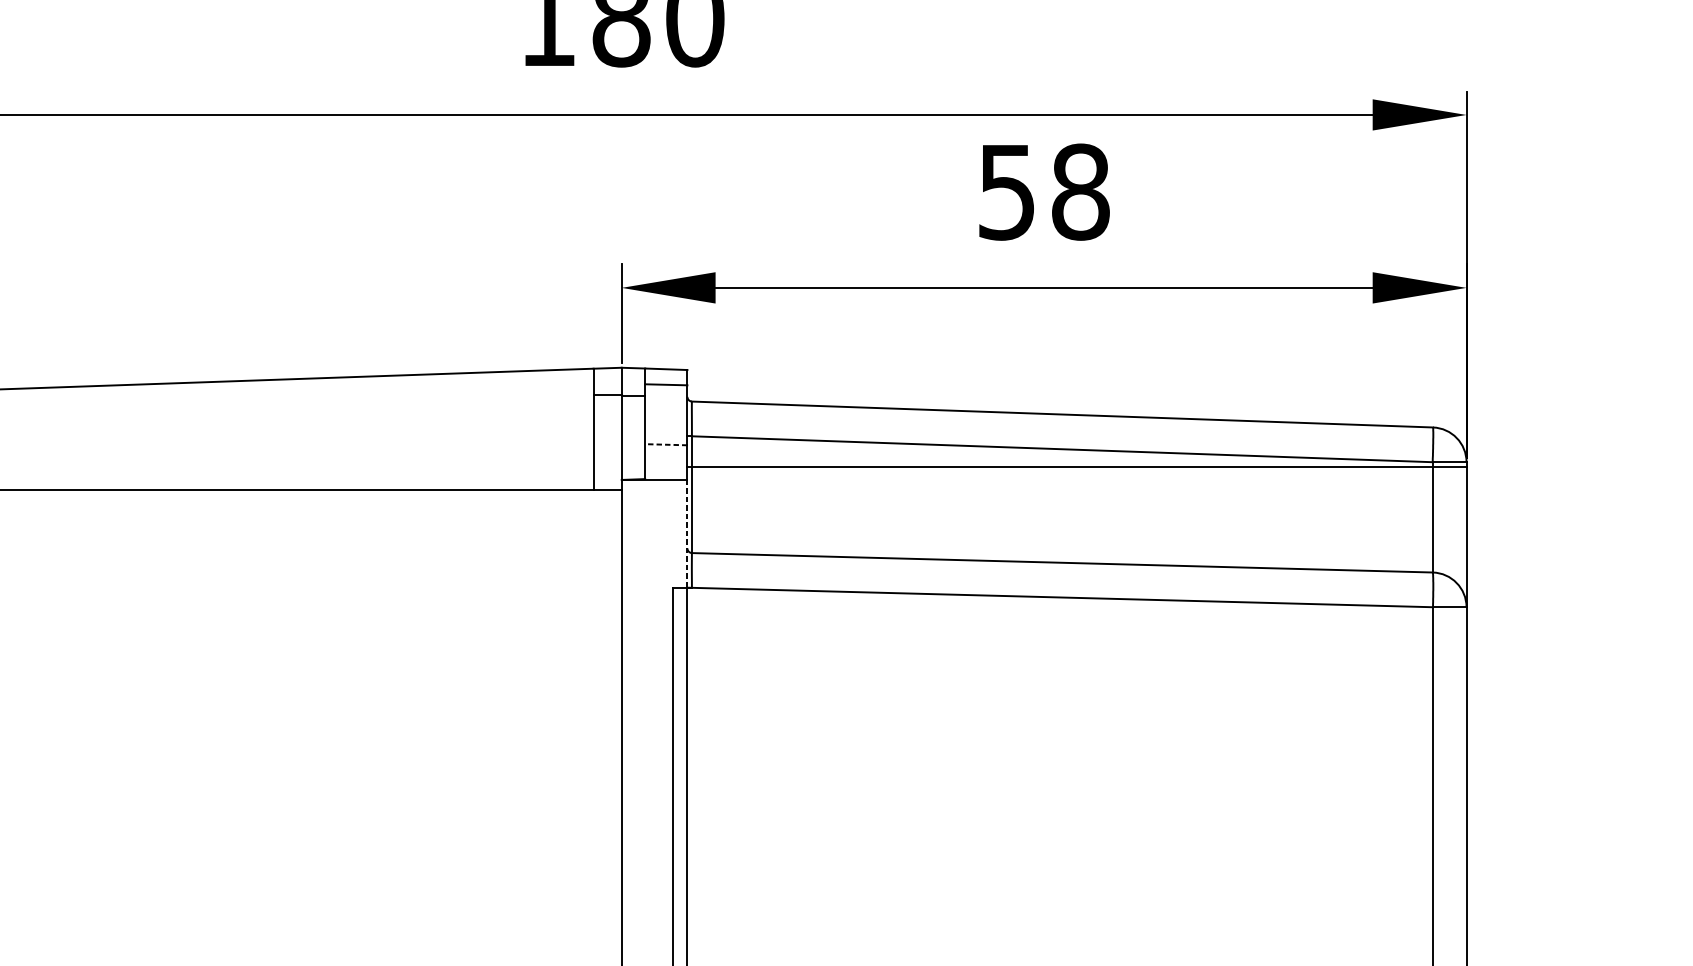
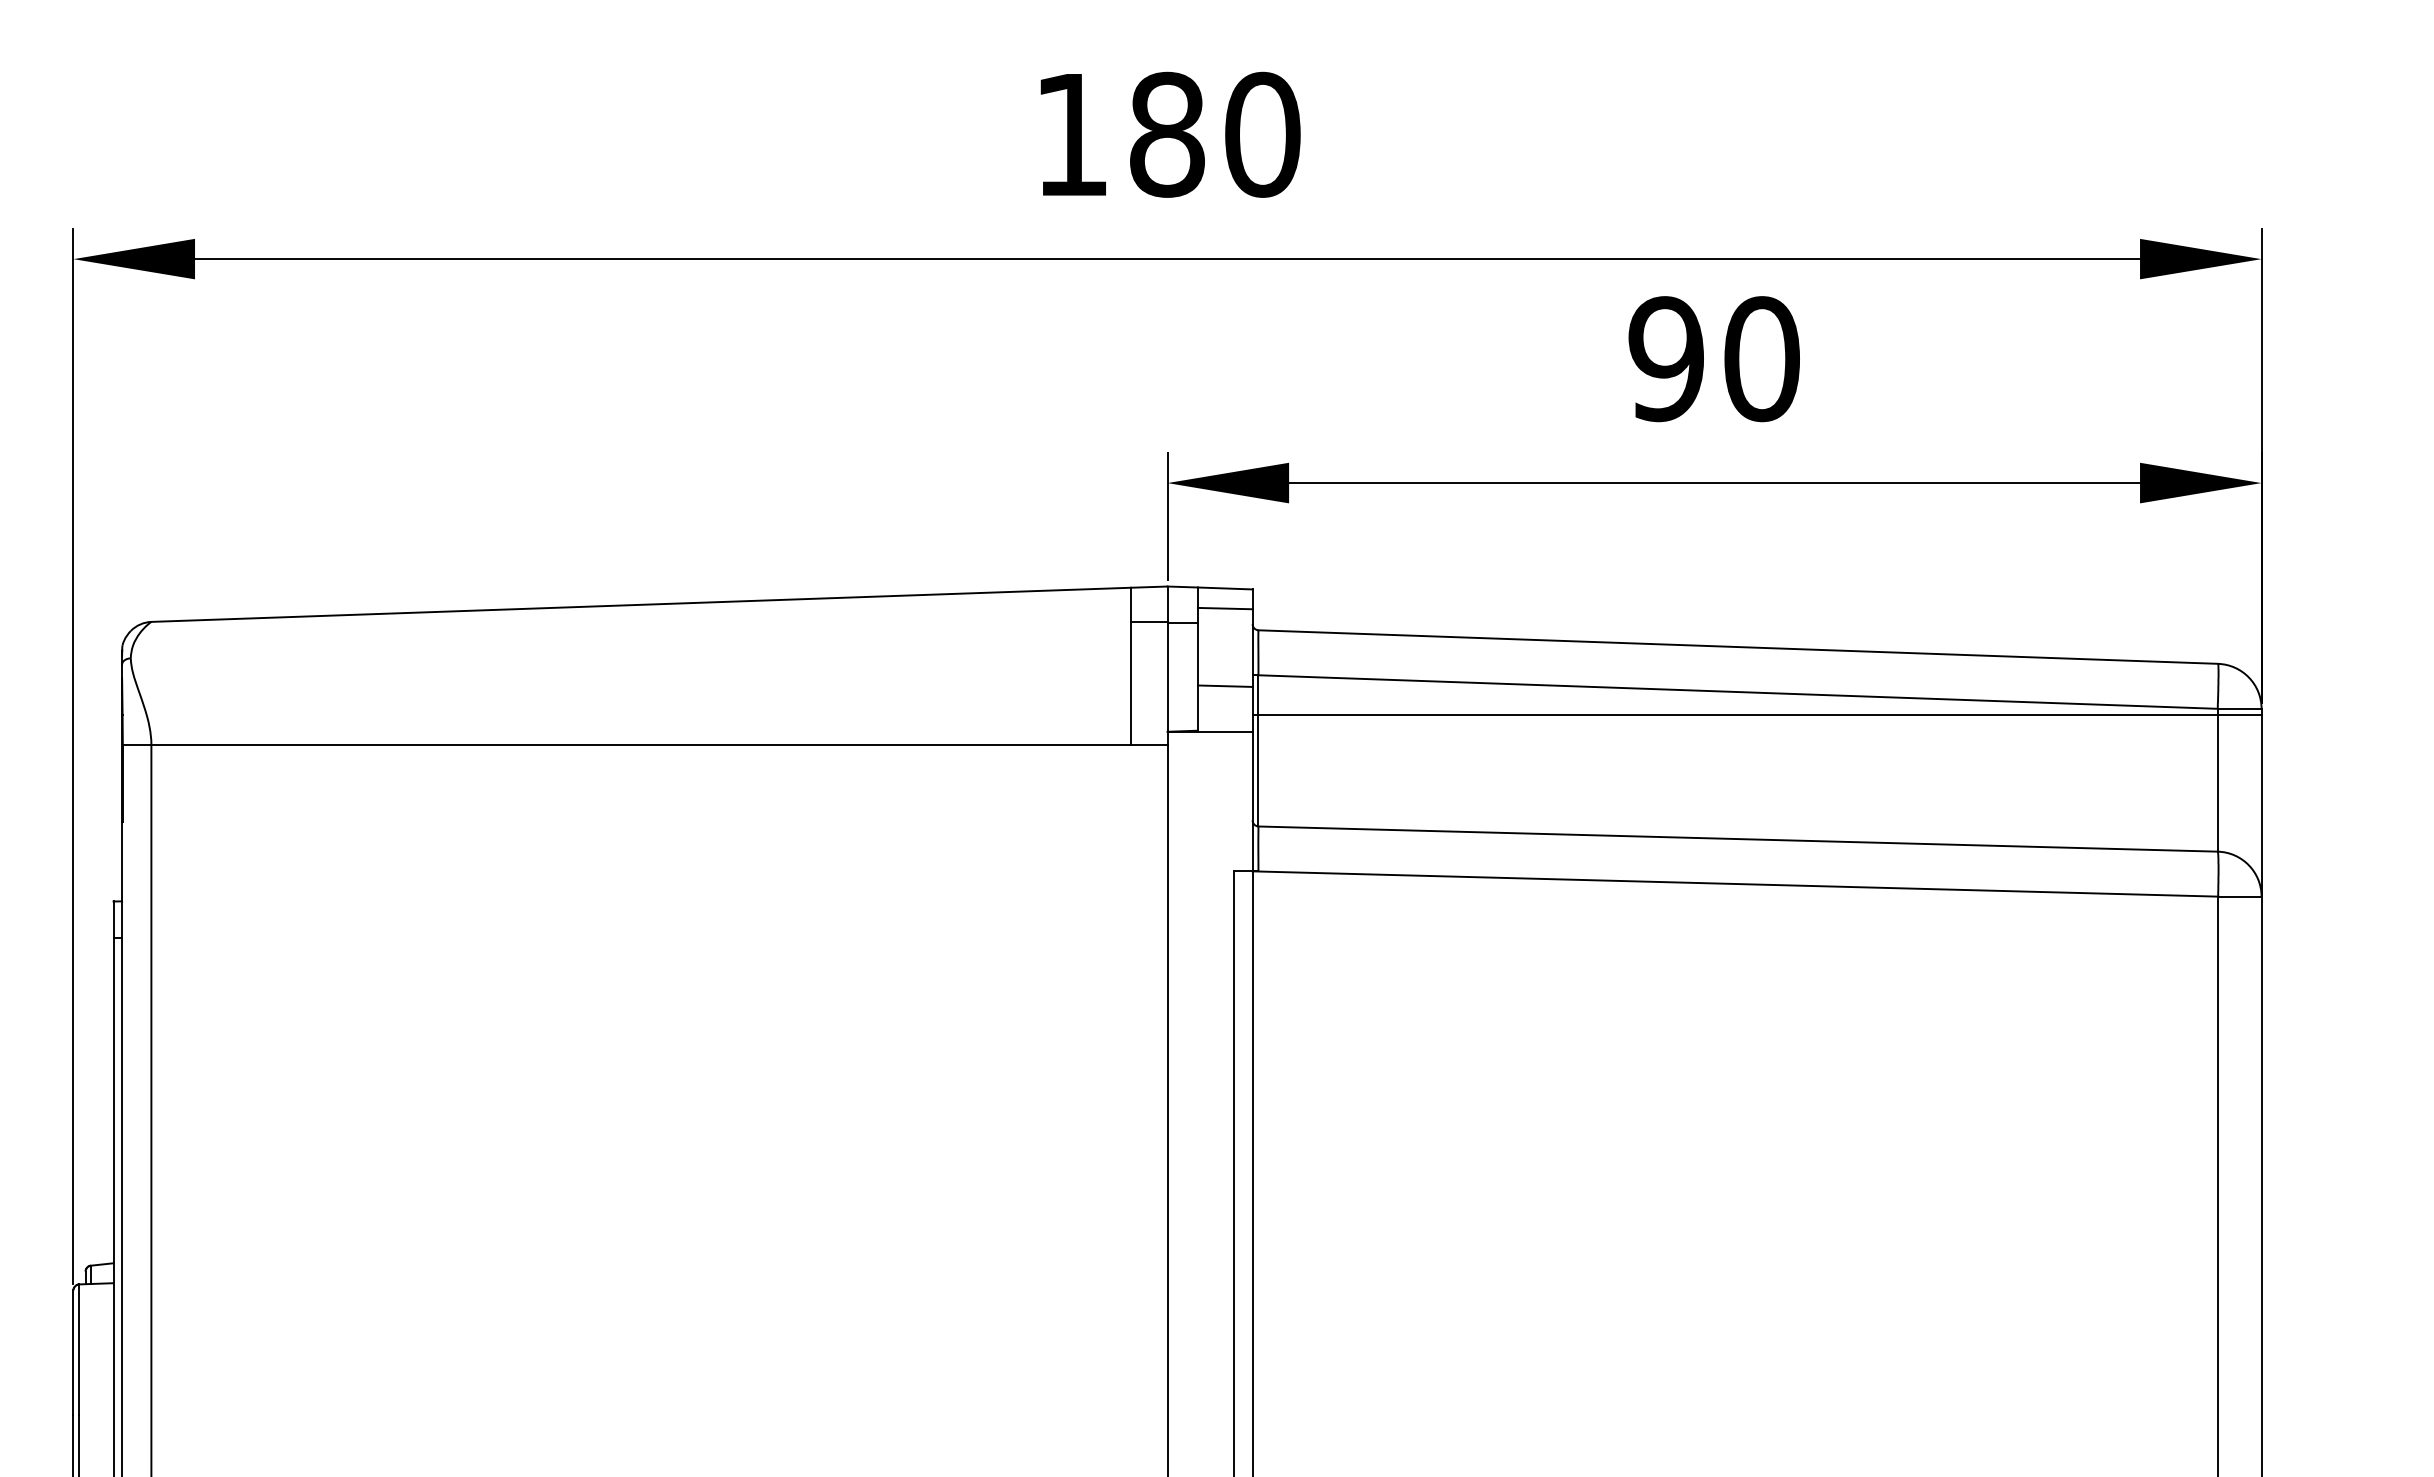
text: (1043, 191) -> (1713, 358), 58 -> 90
line: (665, 444) -> (1224, 686), dashed -> solid
line: (687, 533) -> (1252, 801), dashed -> solid

